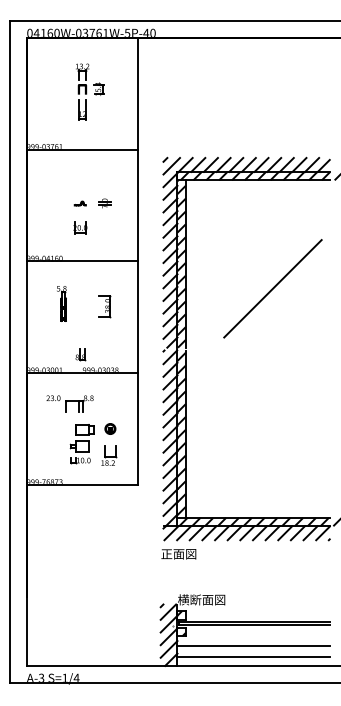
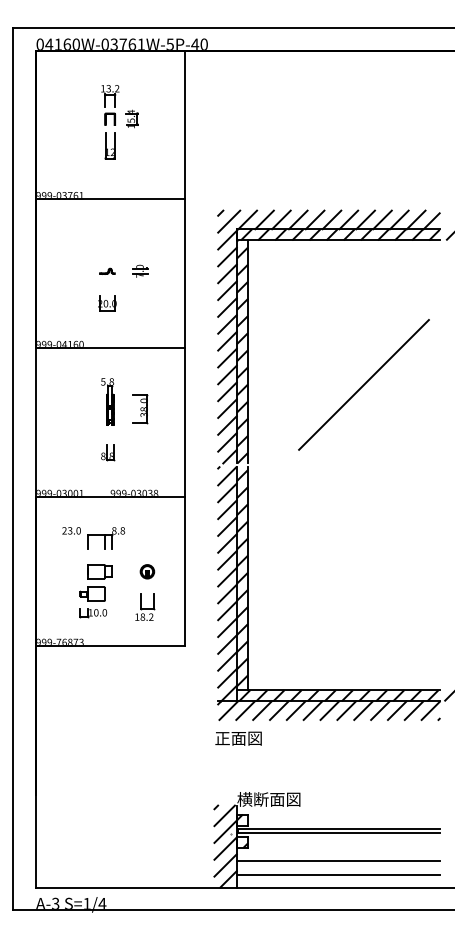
part: (61, 303) -> (107, 401), moved
part: (81, 354) -> (108, 452), moved
part: (81, 444) -> (95, 591), moved

